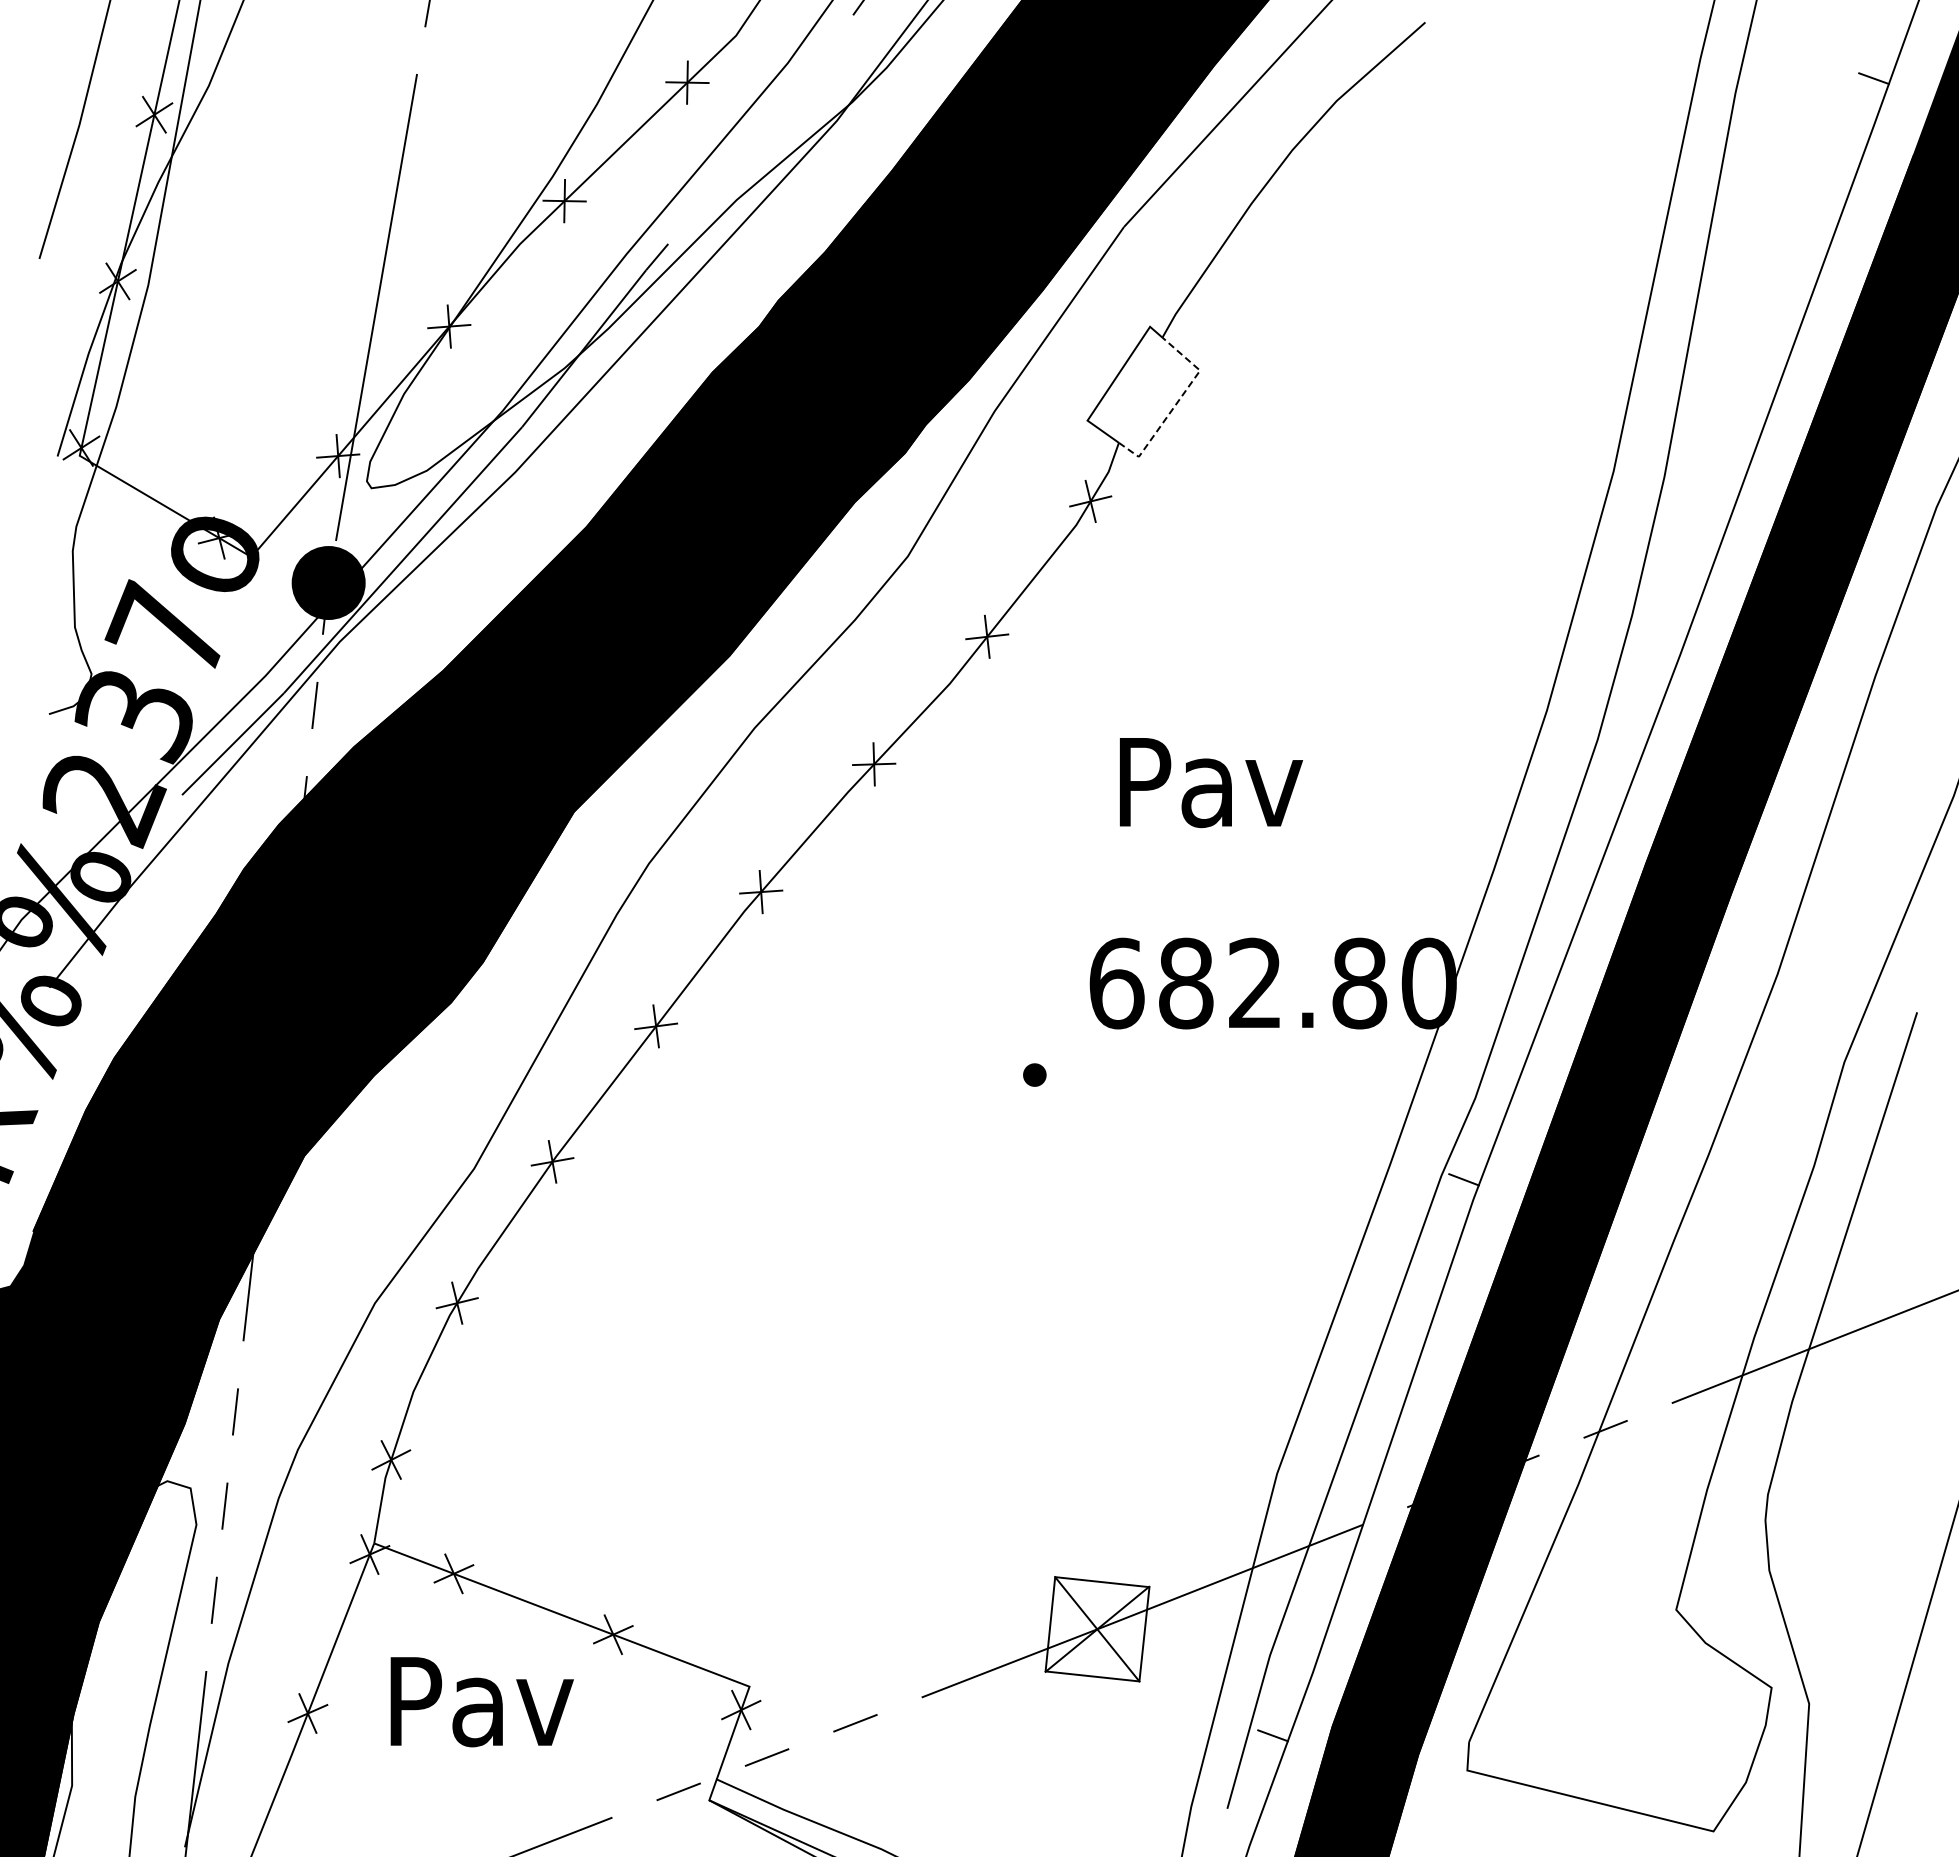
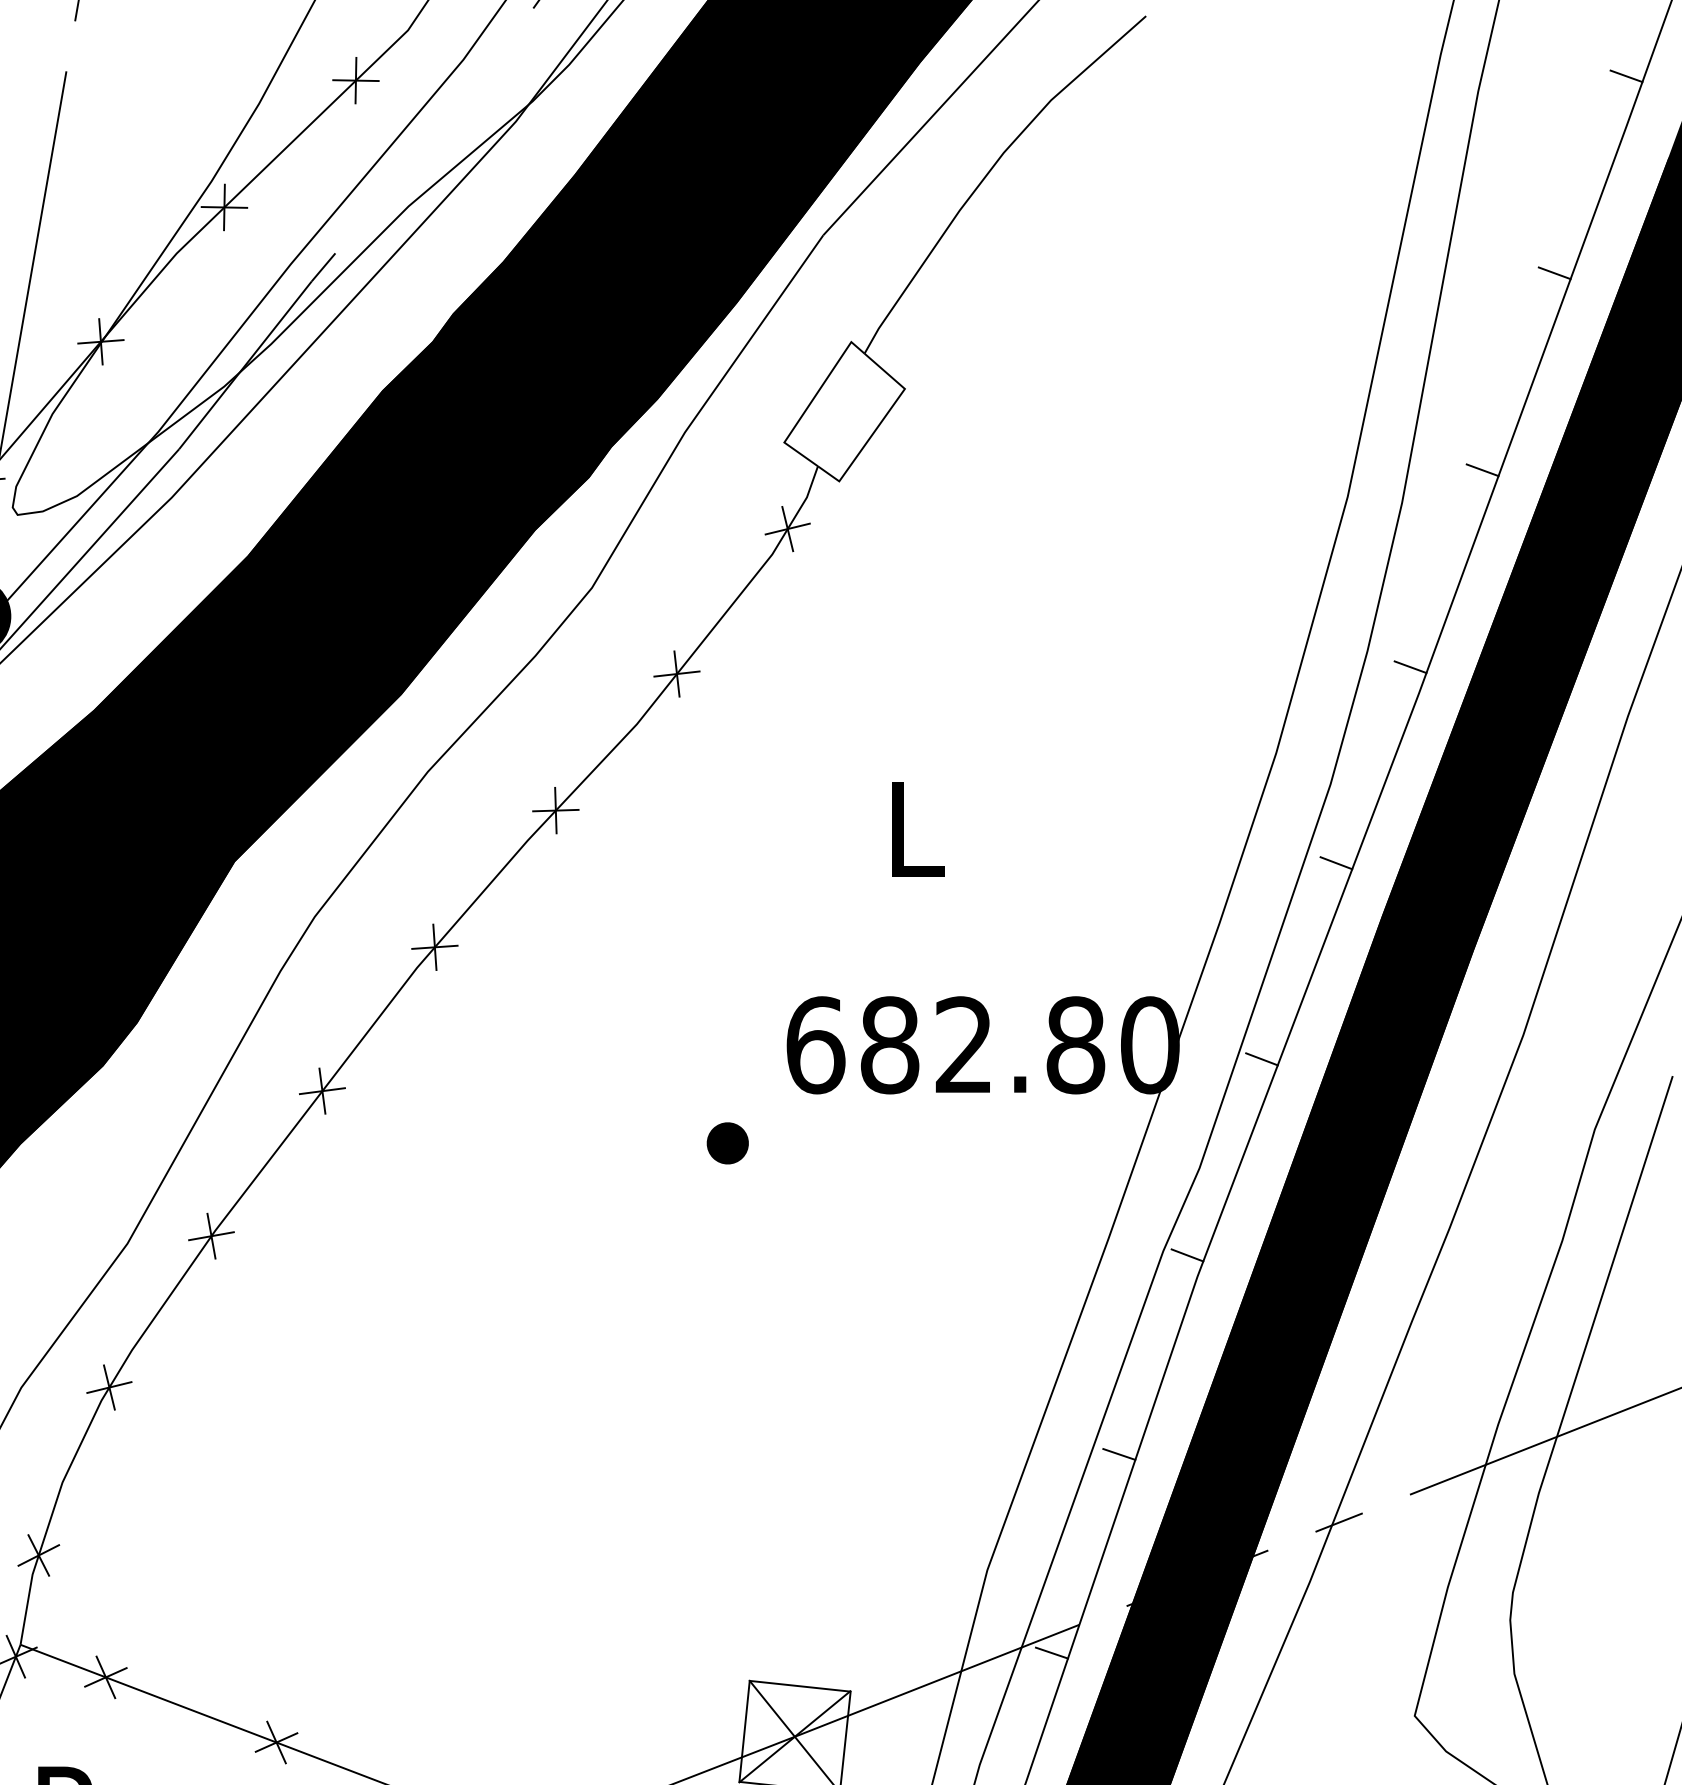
line: (1806, 262) -> (1554, 273), added
line: (1177, 403) -> (880, 424), dashed -> solid
line: (1739, 446) -> (1482, 470), added
line: (1672, 630) -> (1410, 667), added
text: (1211, 783) -> (917, 831), Pav -> L
line: (1602, 813) -> (1335, 863), added
line: (1533, 996) -> (1261, 1059), added
part: (1034, 1074) -> (727, 1142), size x1.67
line: (1400, 1365) -> (1119, 1454), added
line: (1337, 1551) -> (1052, 1653), added

